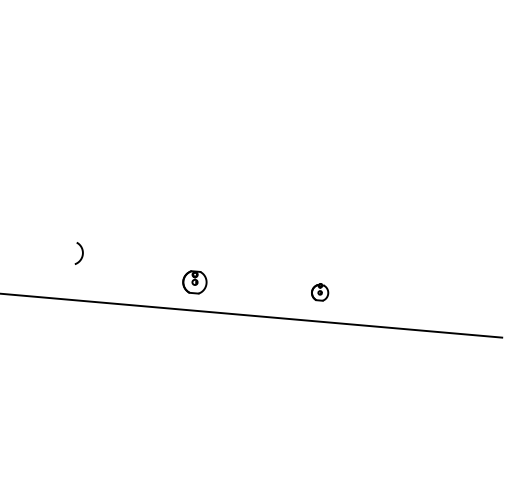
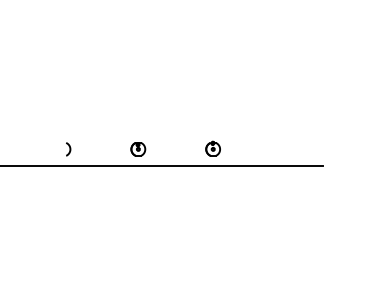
curve: (81, 254) -> (69, 149), moved
part: (319, 291) -> (212, 148), size x1.43

